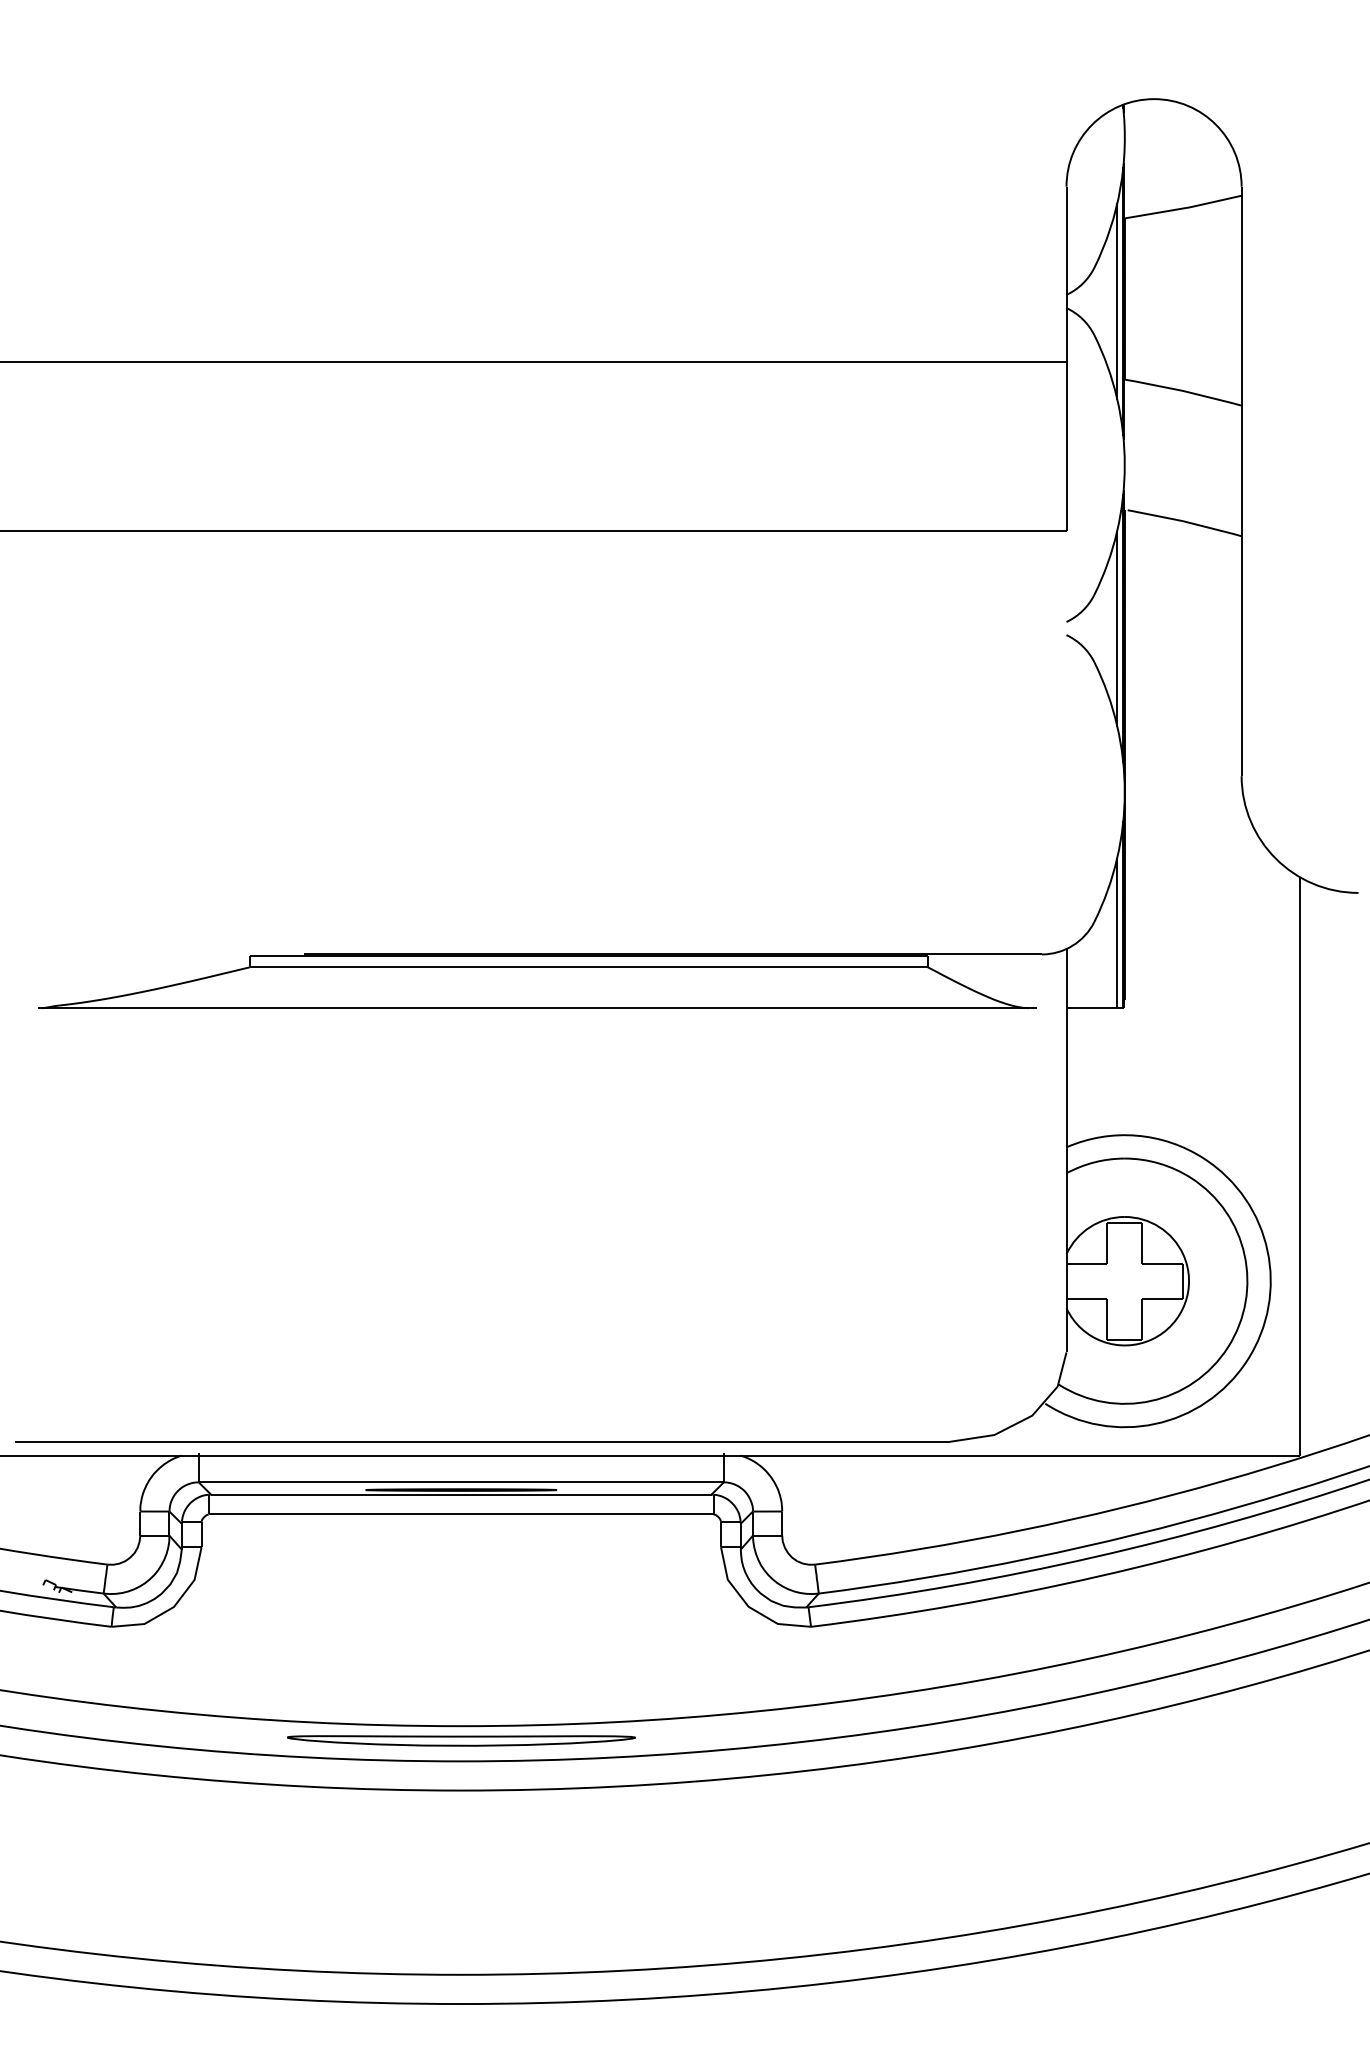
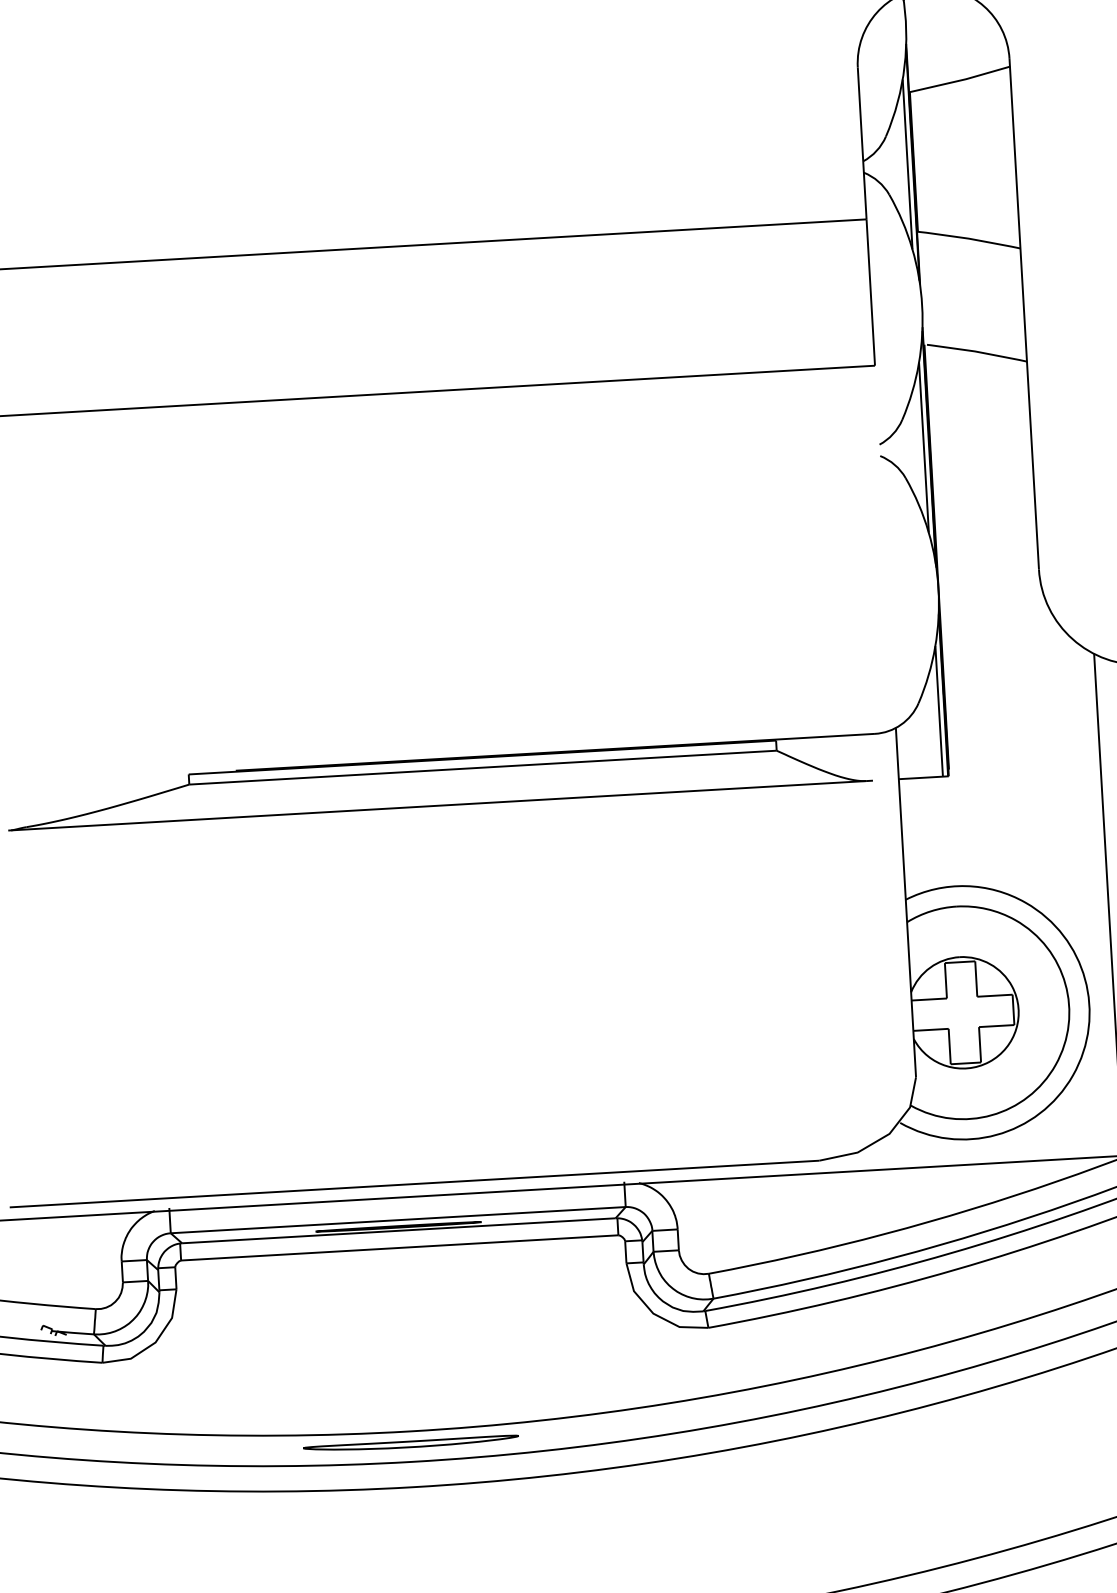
part: (460, 1740) -> (410, 1443), size x0.71

